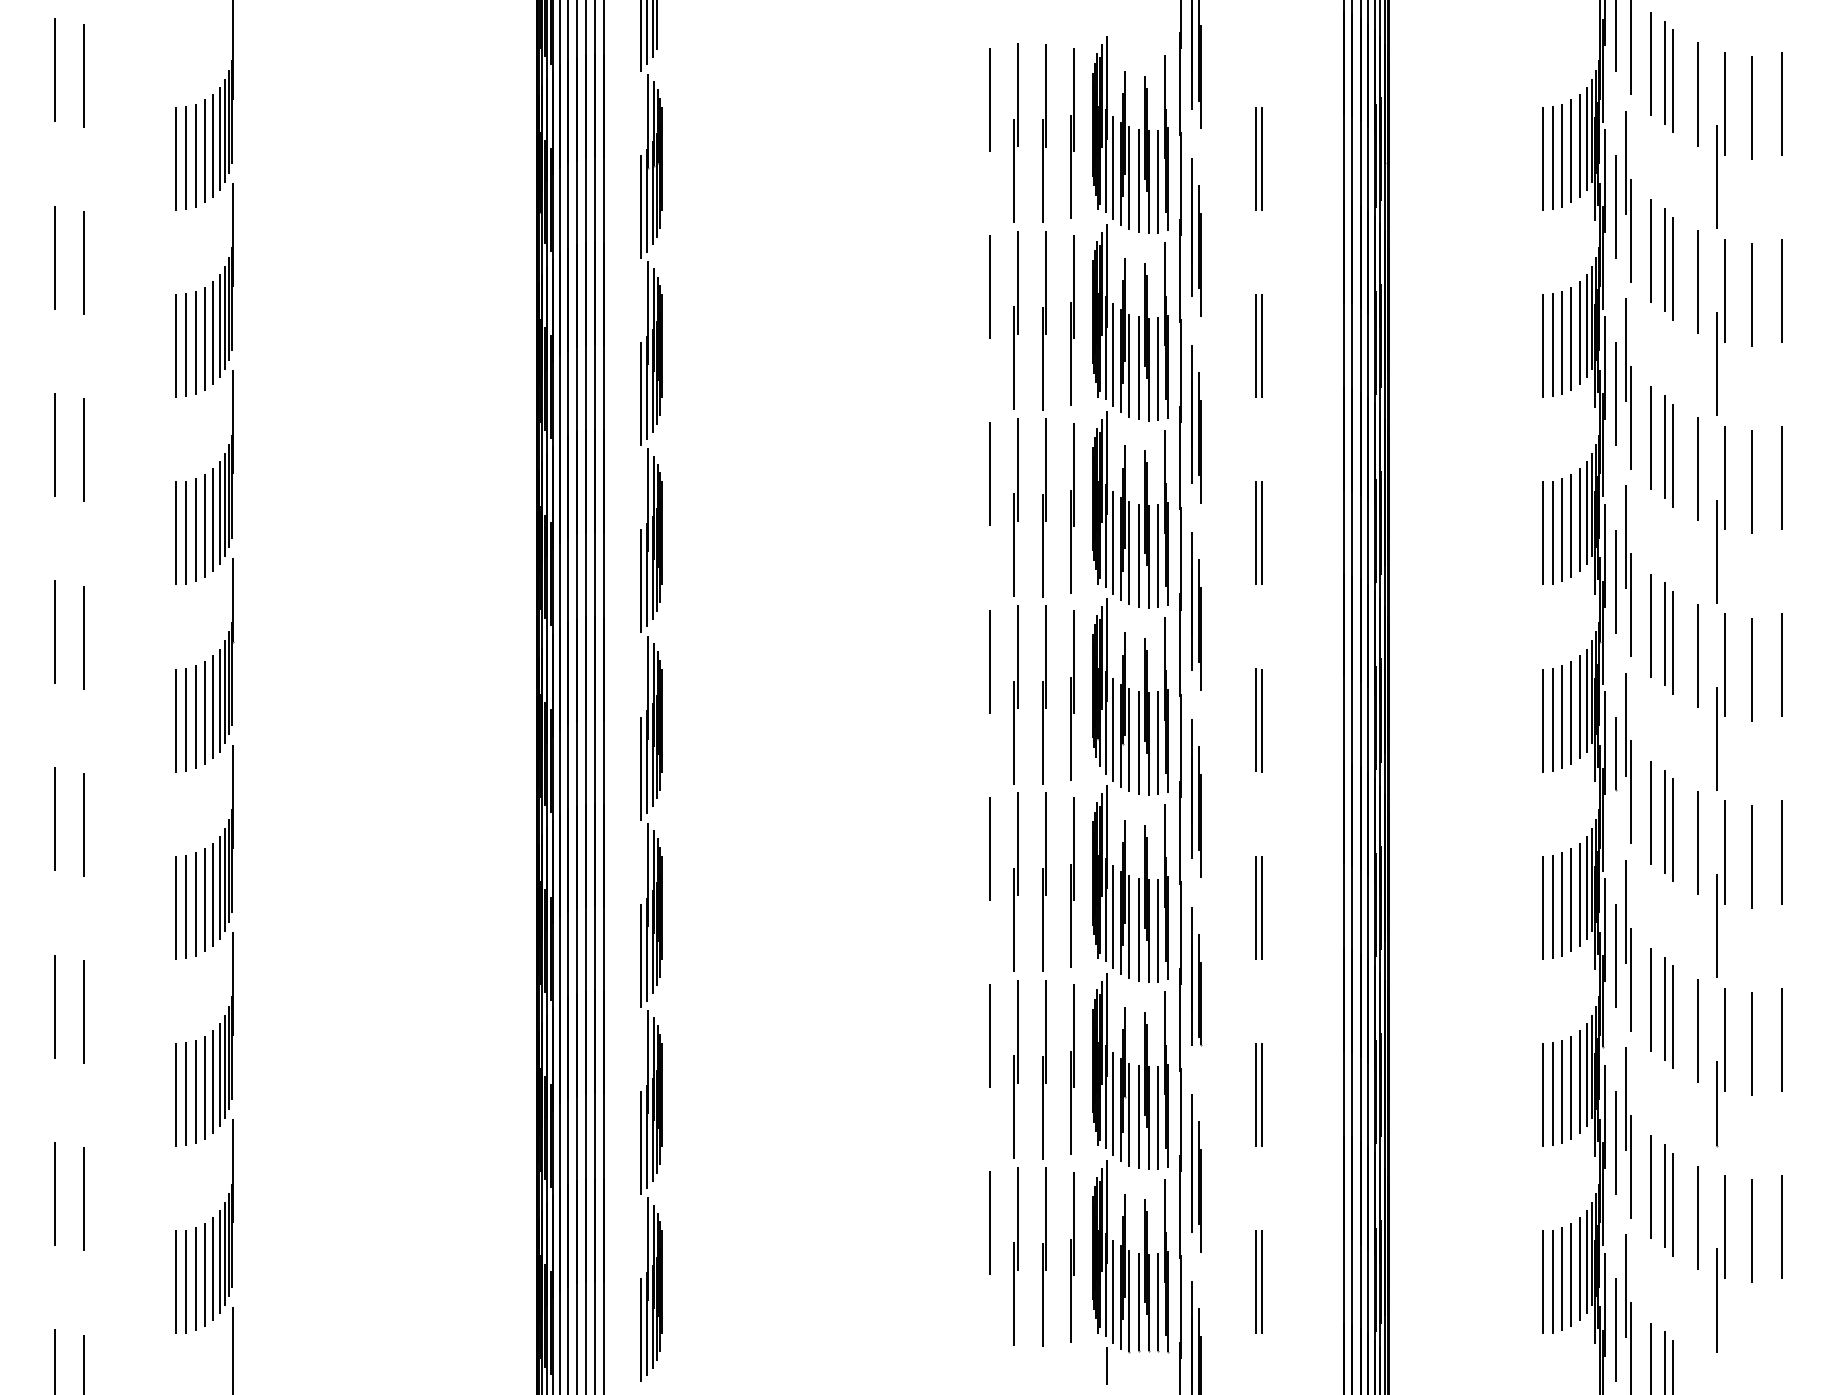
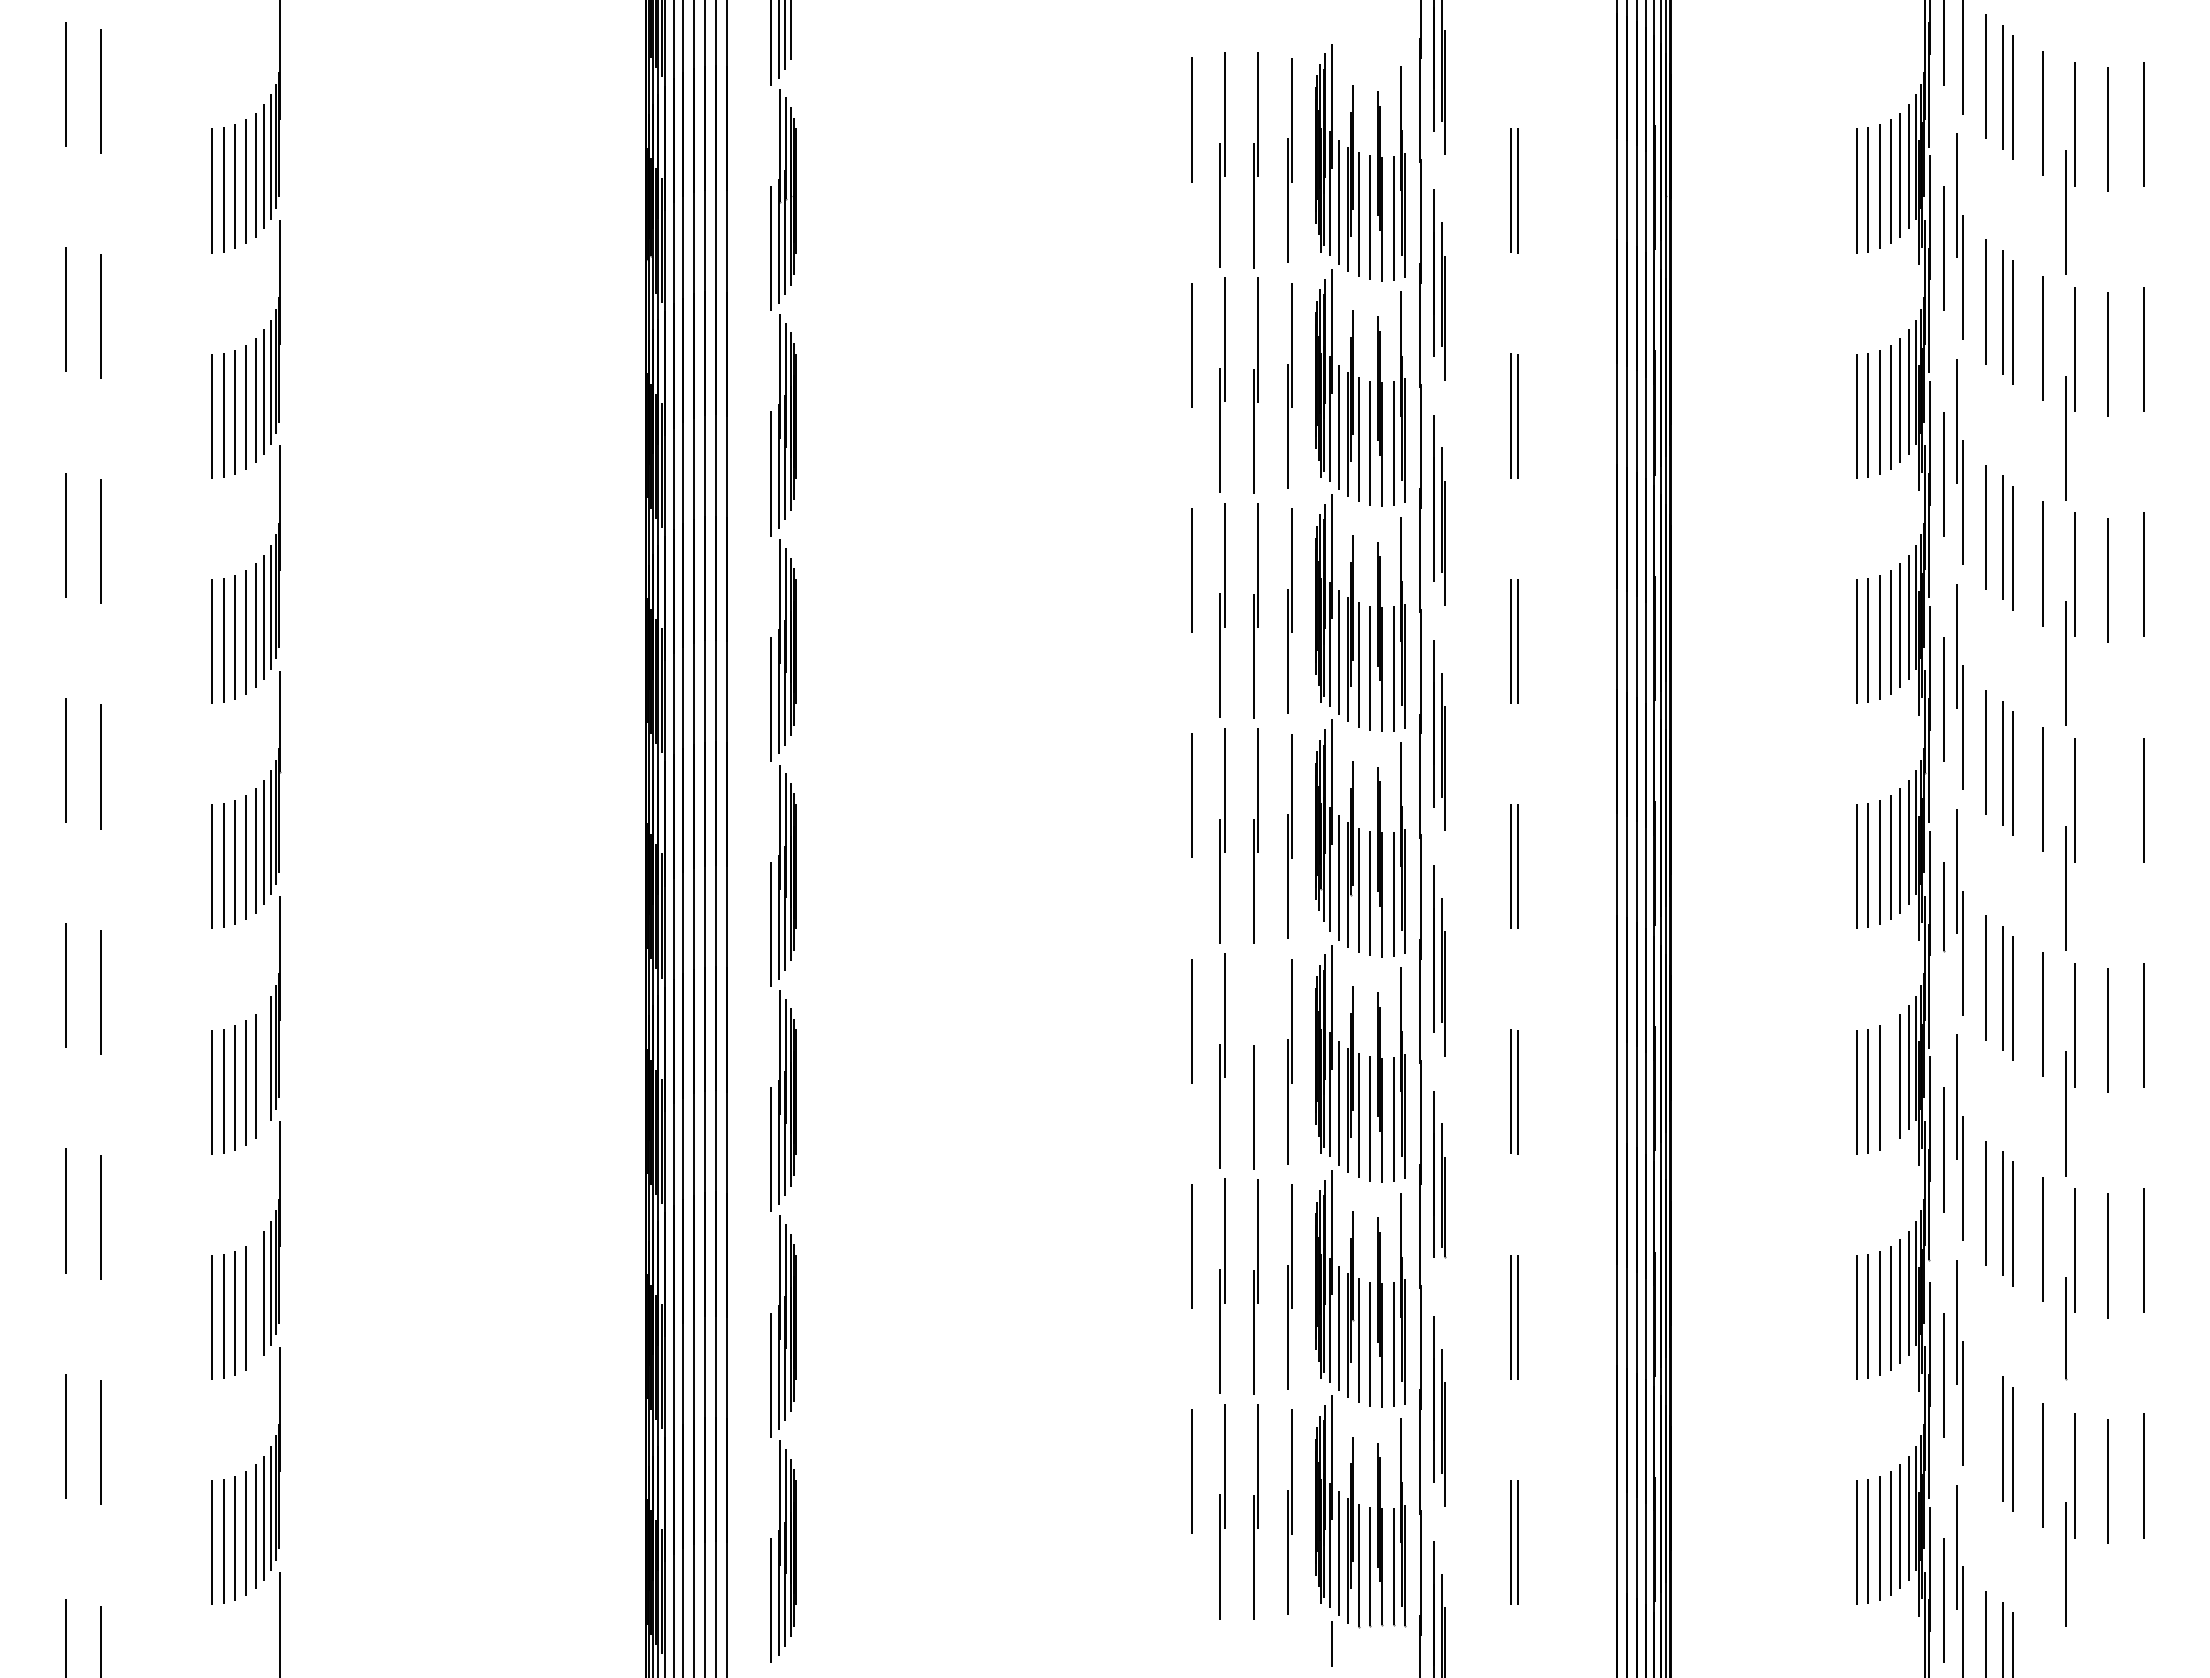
line: (1752, 669) -> (2108, 805), removed
line: (1046, 844) -> (1258, 1015), removed
line: (219, 887) -> (264, 1067), removed
line: (1571, 899) -> (1890, 1082), removed
line: (212, 1081) -> (255, 1301), removed
line: (1650, 1187) -> (1985, 1428), removed

